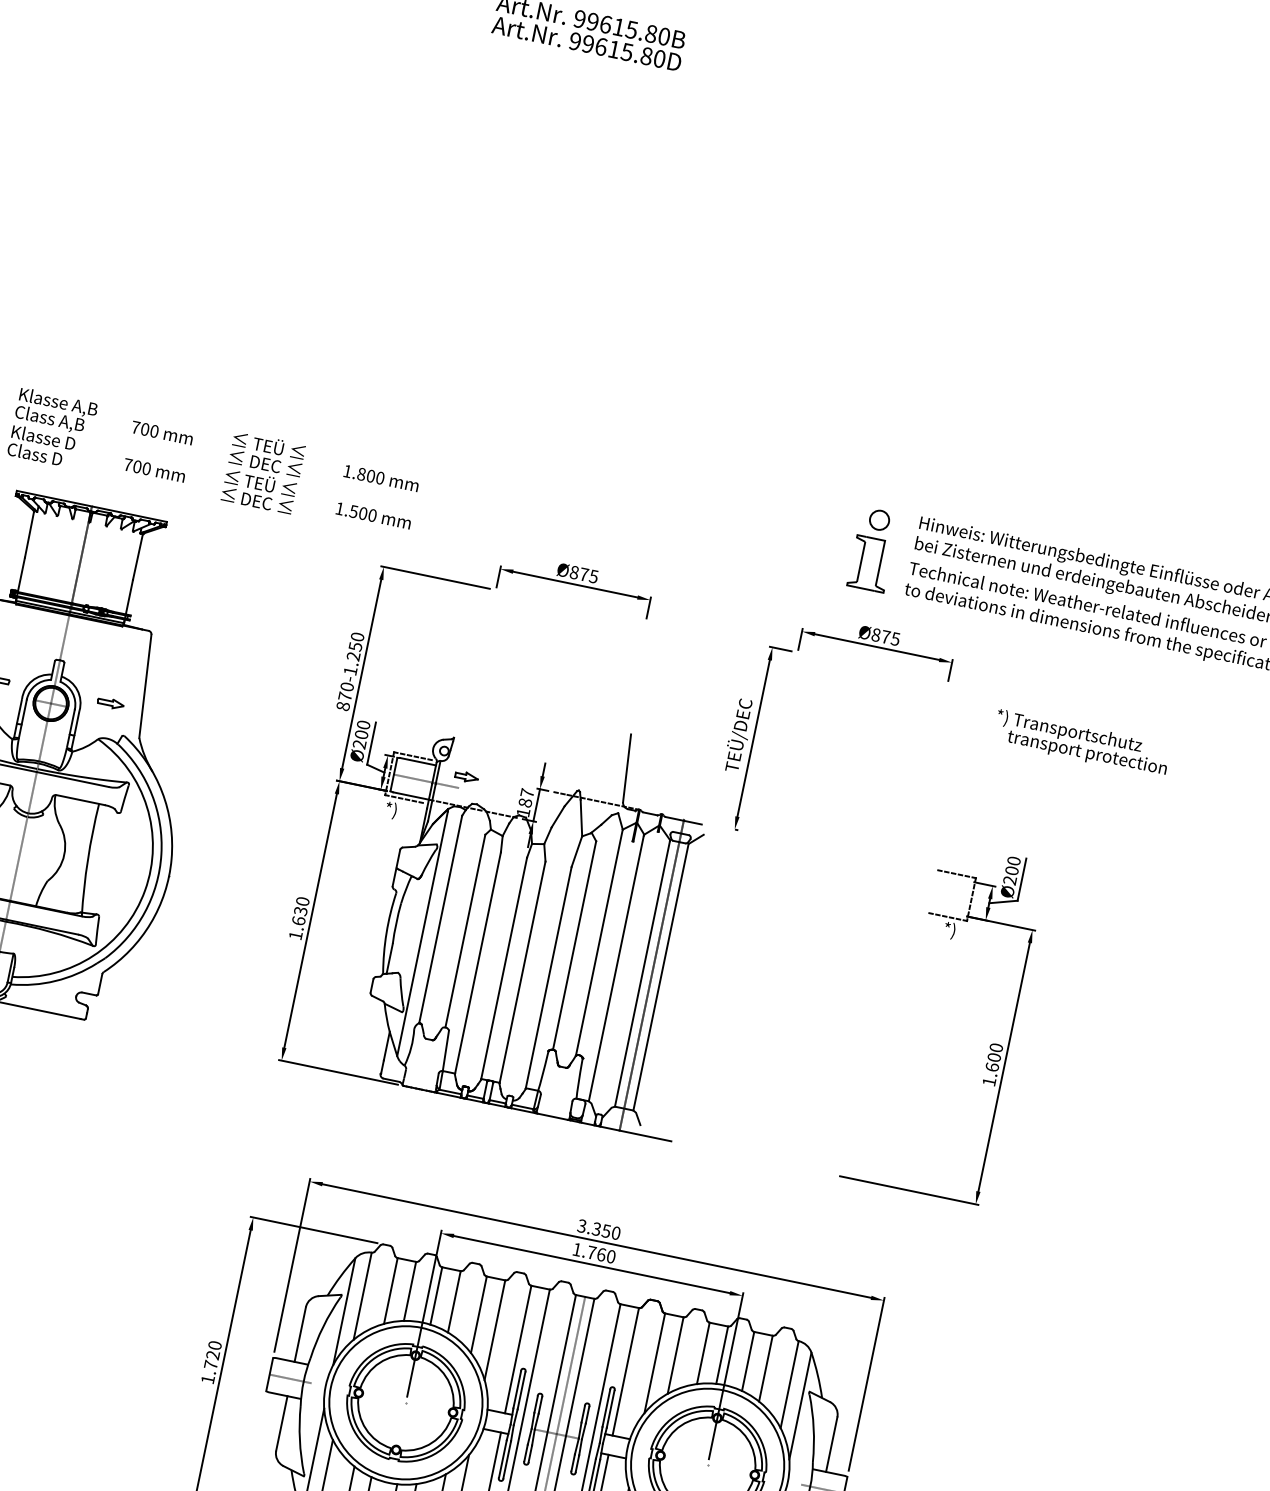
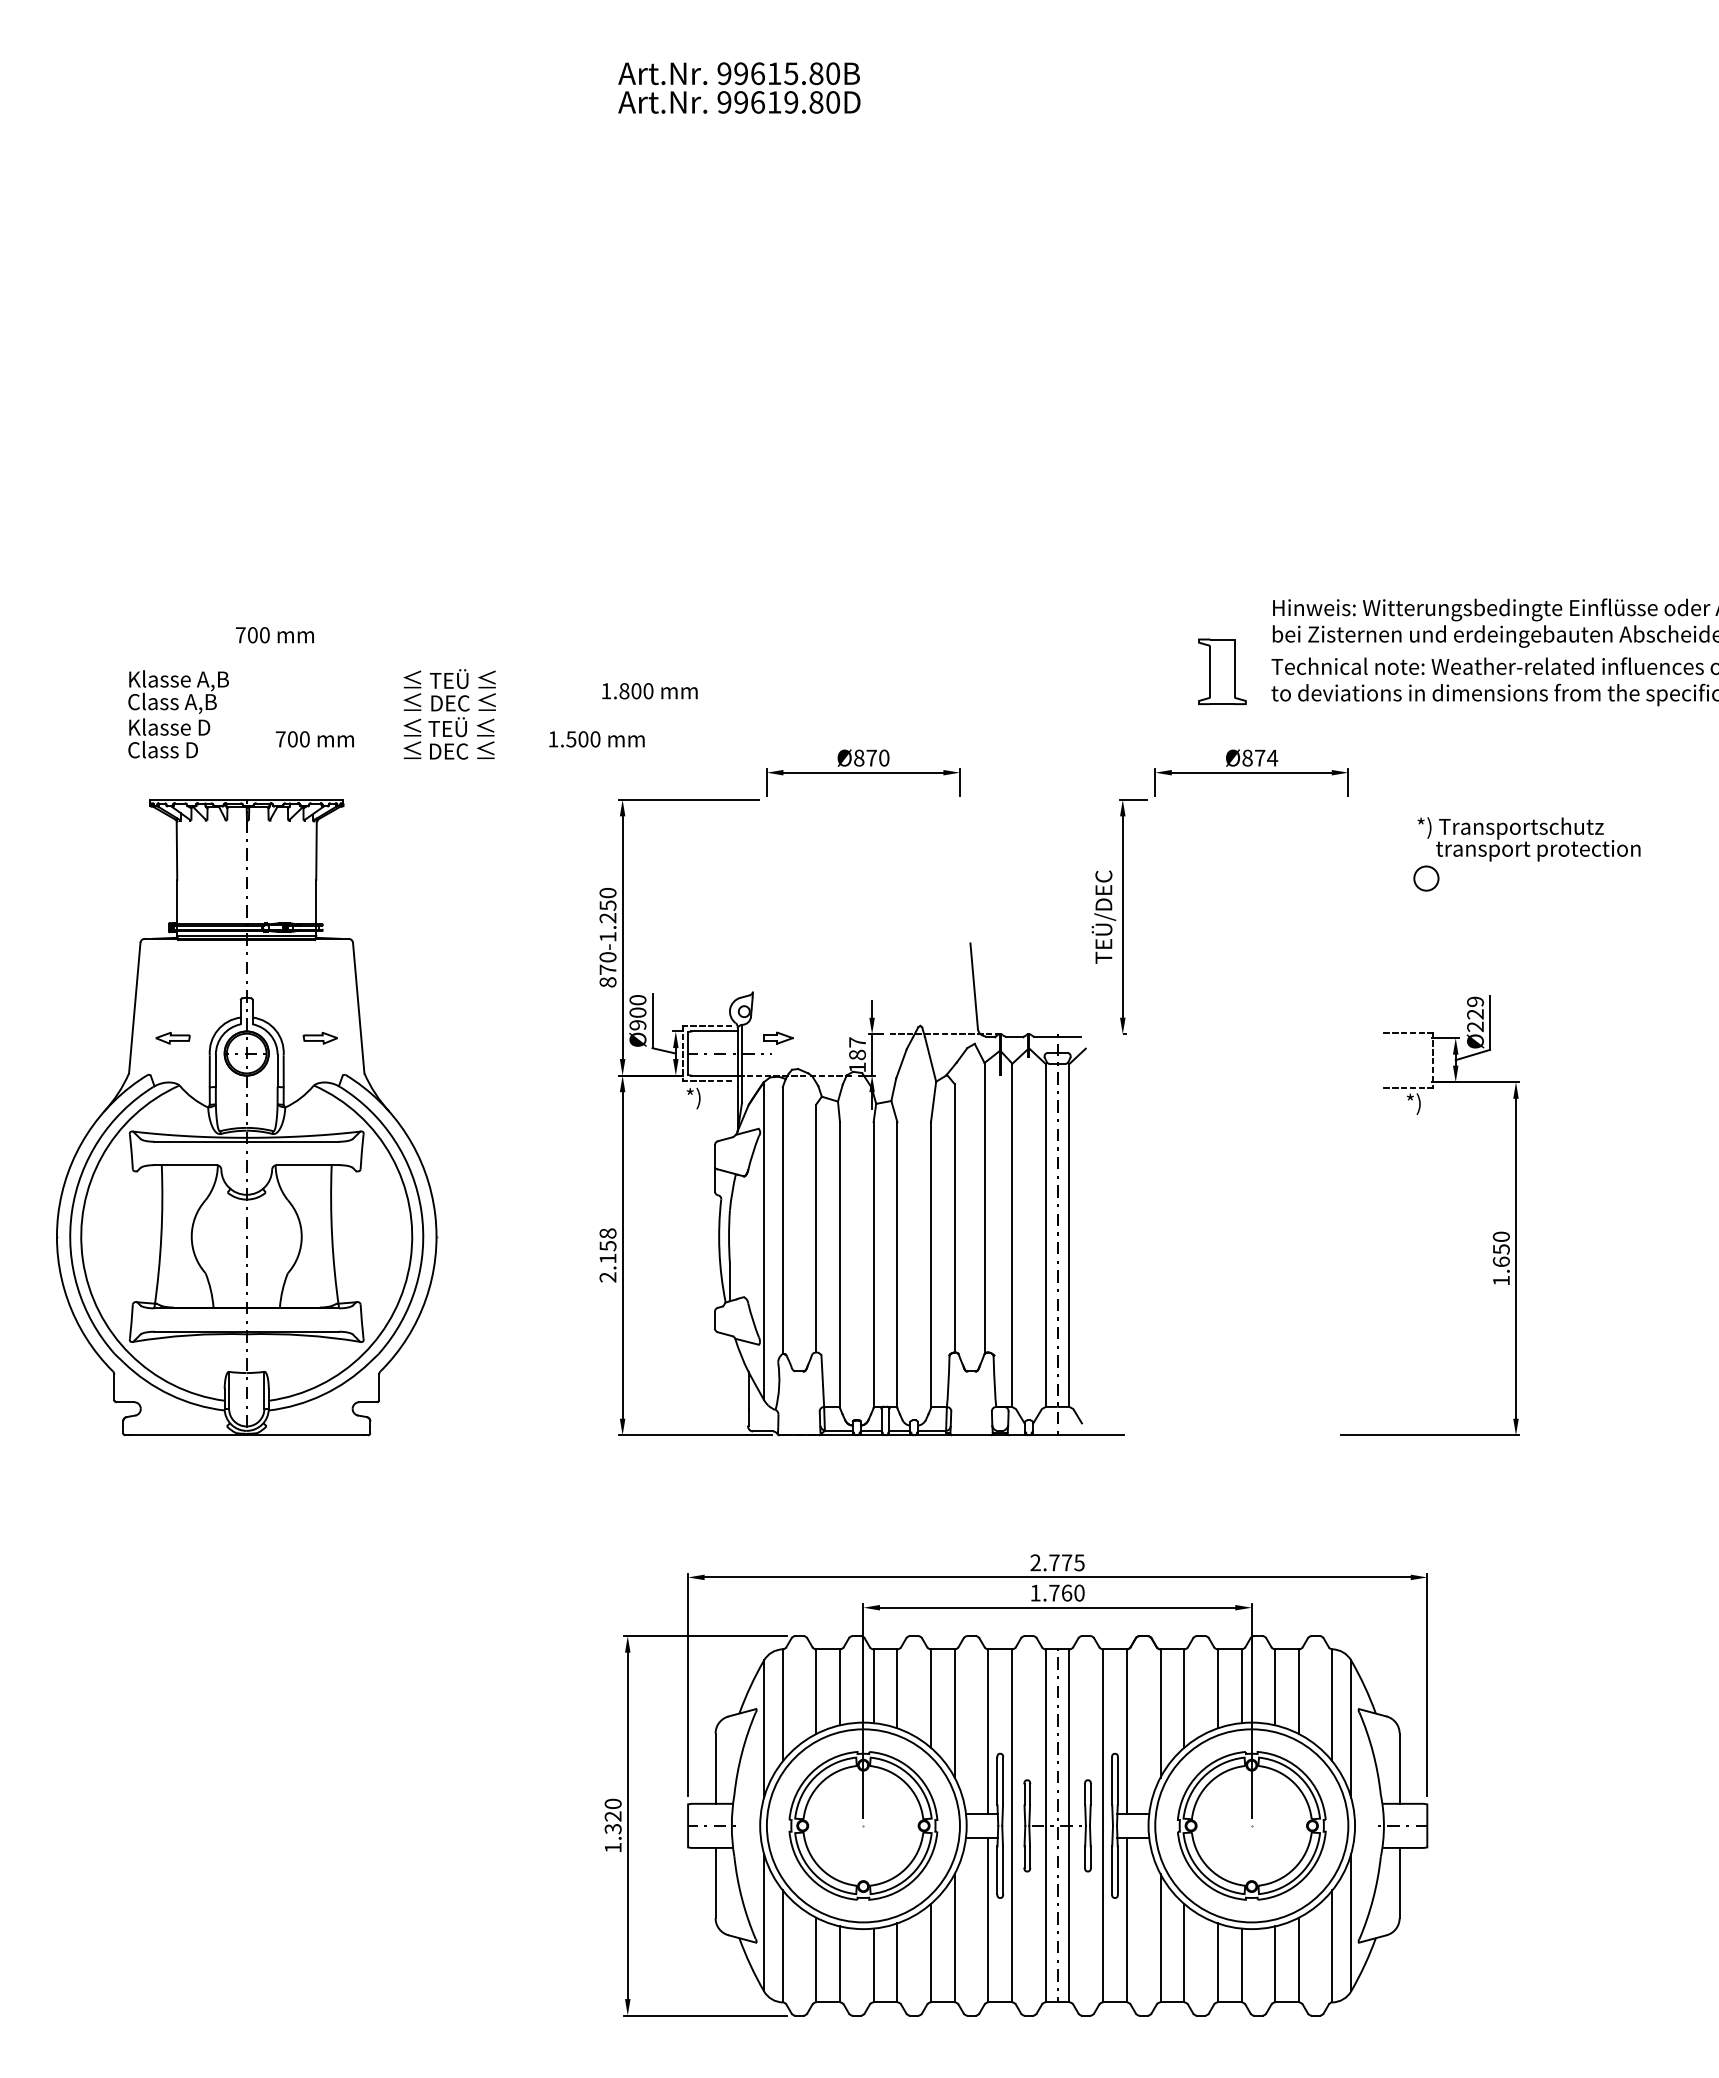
text: (627, 52) -> (791, 102), 99615.80D -> 99619.80D
text: (161, 433) -> (274, 635), moved
text: (381, 478) -> (649, 691), moved
circle: (879, 520) -> (1426, 878), moved
text: (593, 576) -> (883, 757), Ø875 -> Ø870
text: (895, 638) -> (1272, 757), Ø875 -> Ø874
text: (359, 744) -> (637, 1025), Ø200 -> Ø900
text: (1013, 865) -> (1475, 1007), Ø200 -> Ø229
text: (298, 918) -> (607, 1255), 1.630 -> 2.158
text: (993, 1057) -> (1500, 1249), 1.600 -> 1.650
text: (599, 1229) -> (1057, 1562), 3.350 -> 2.775
text: (210, 1364) -> (612, 1828), 1.720 -> 1.320

